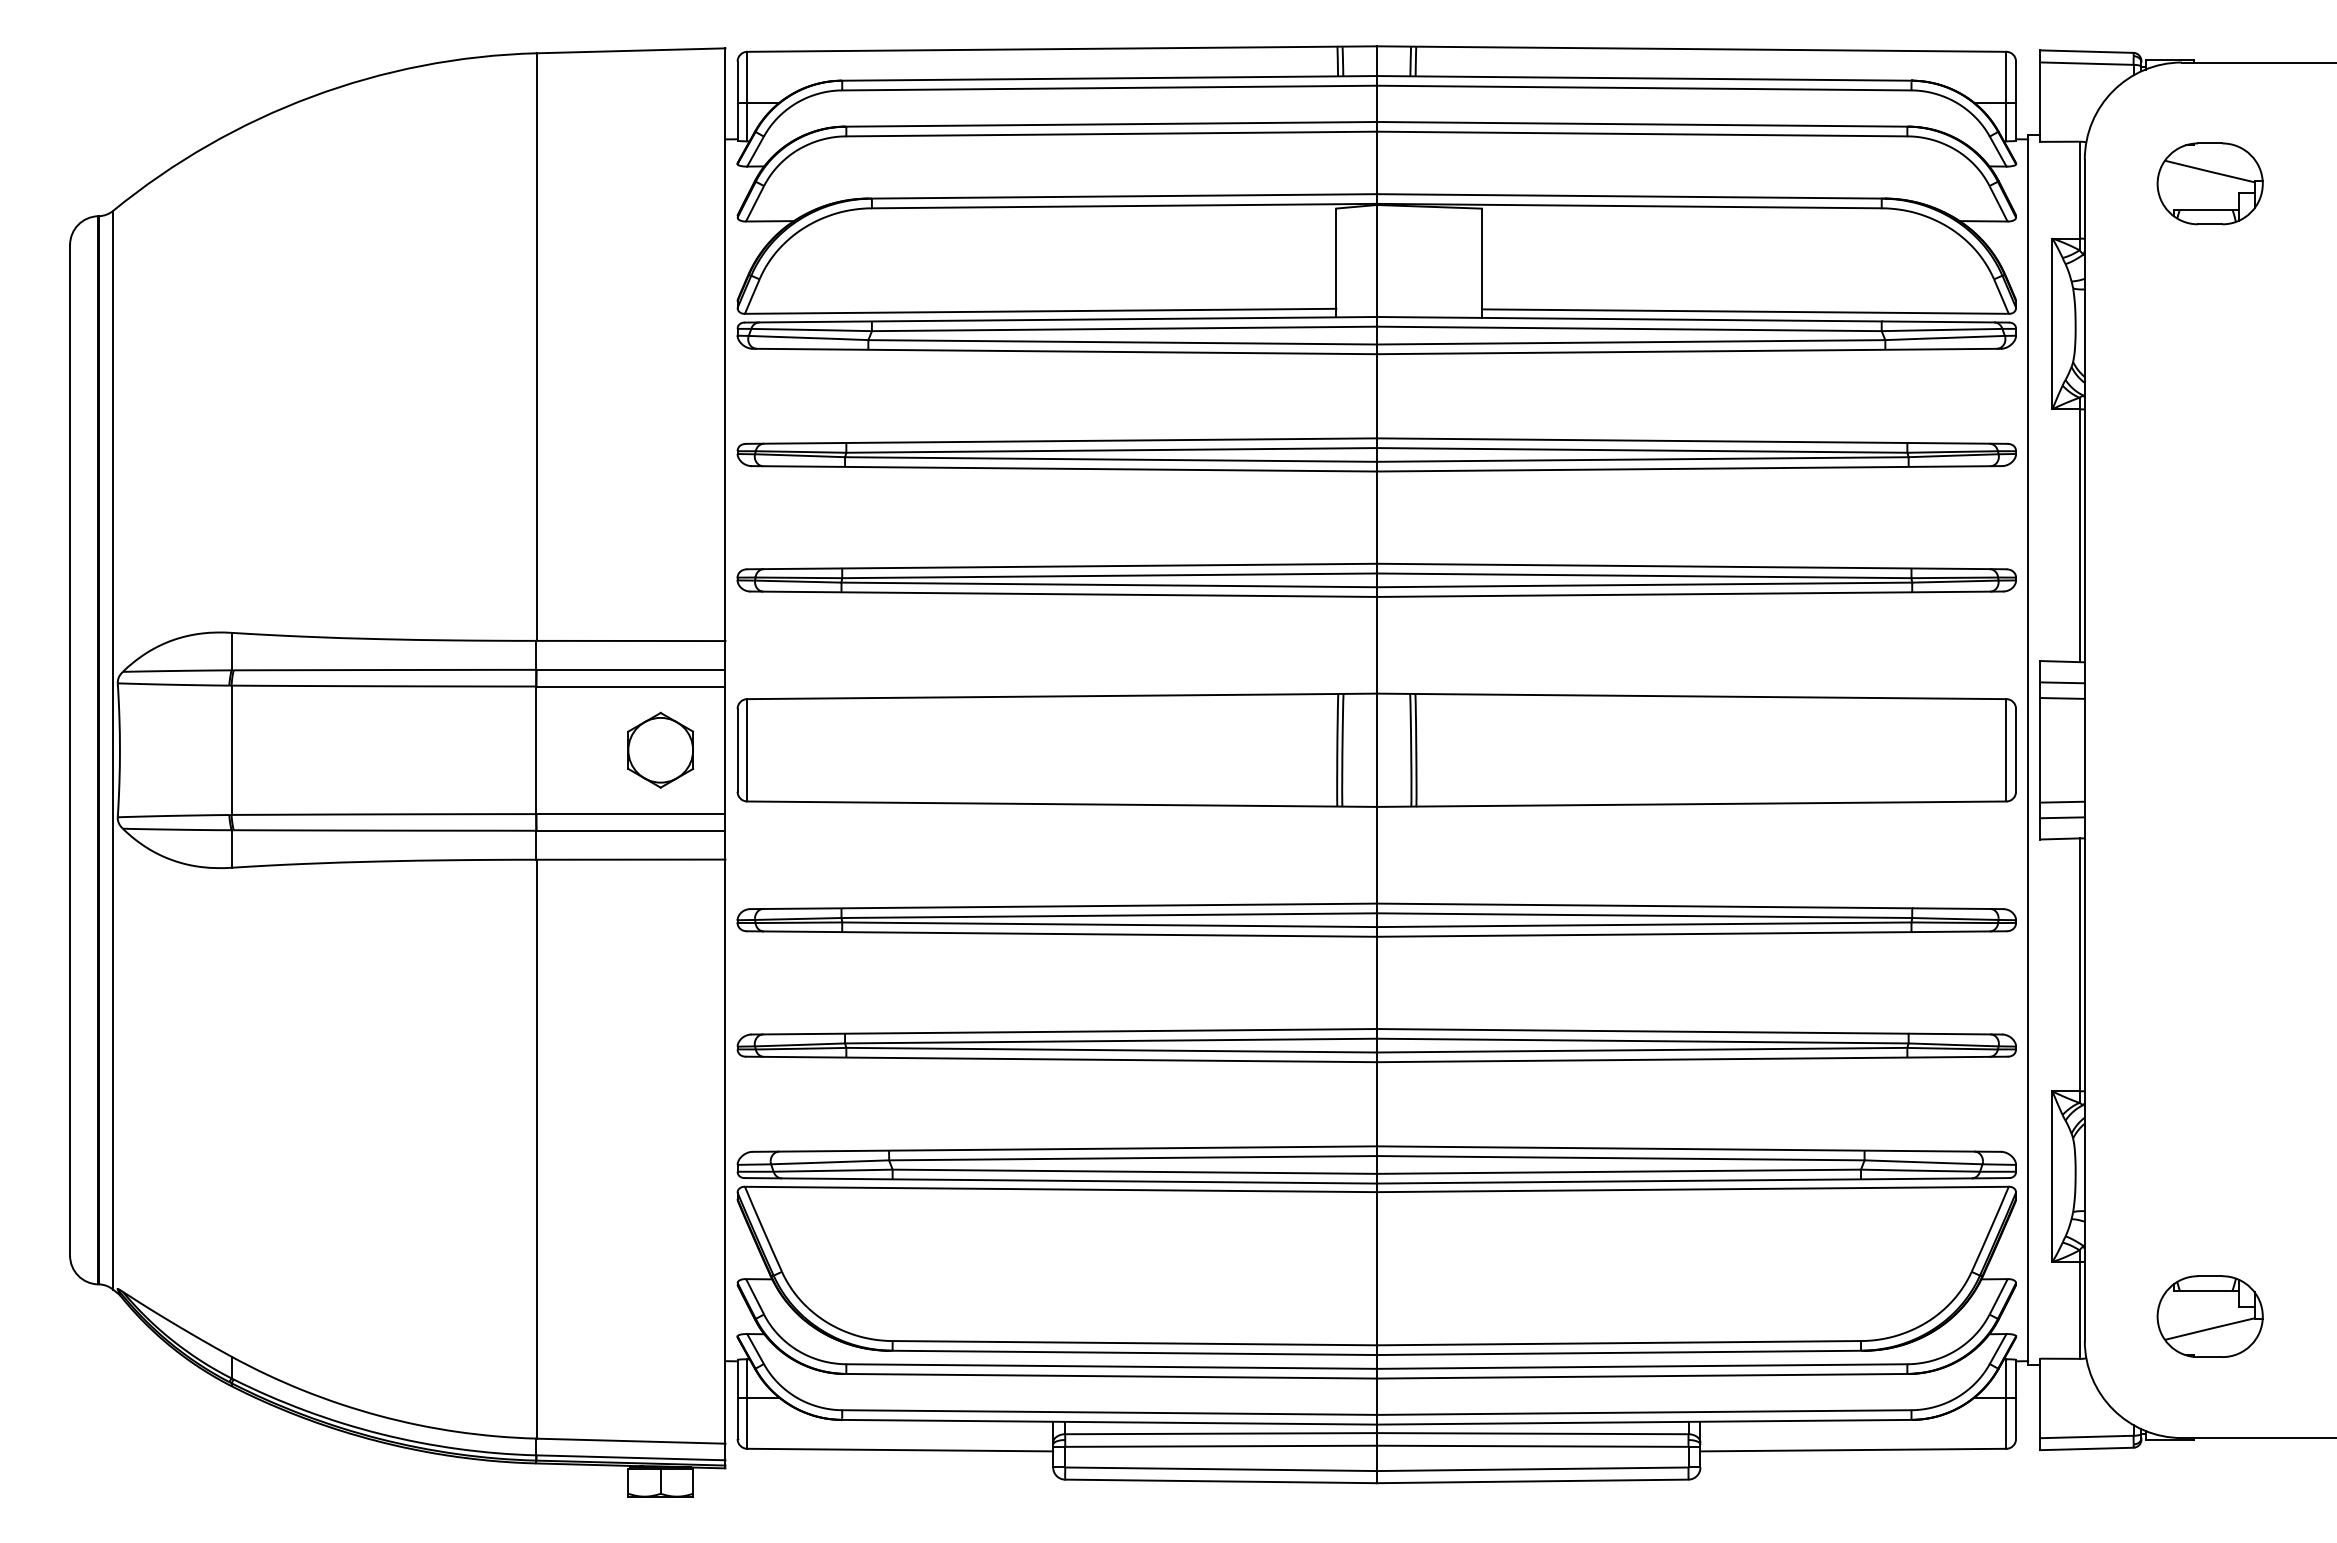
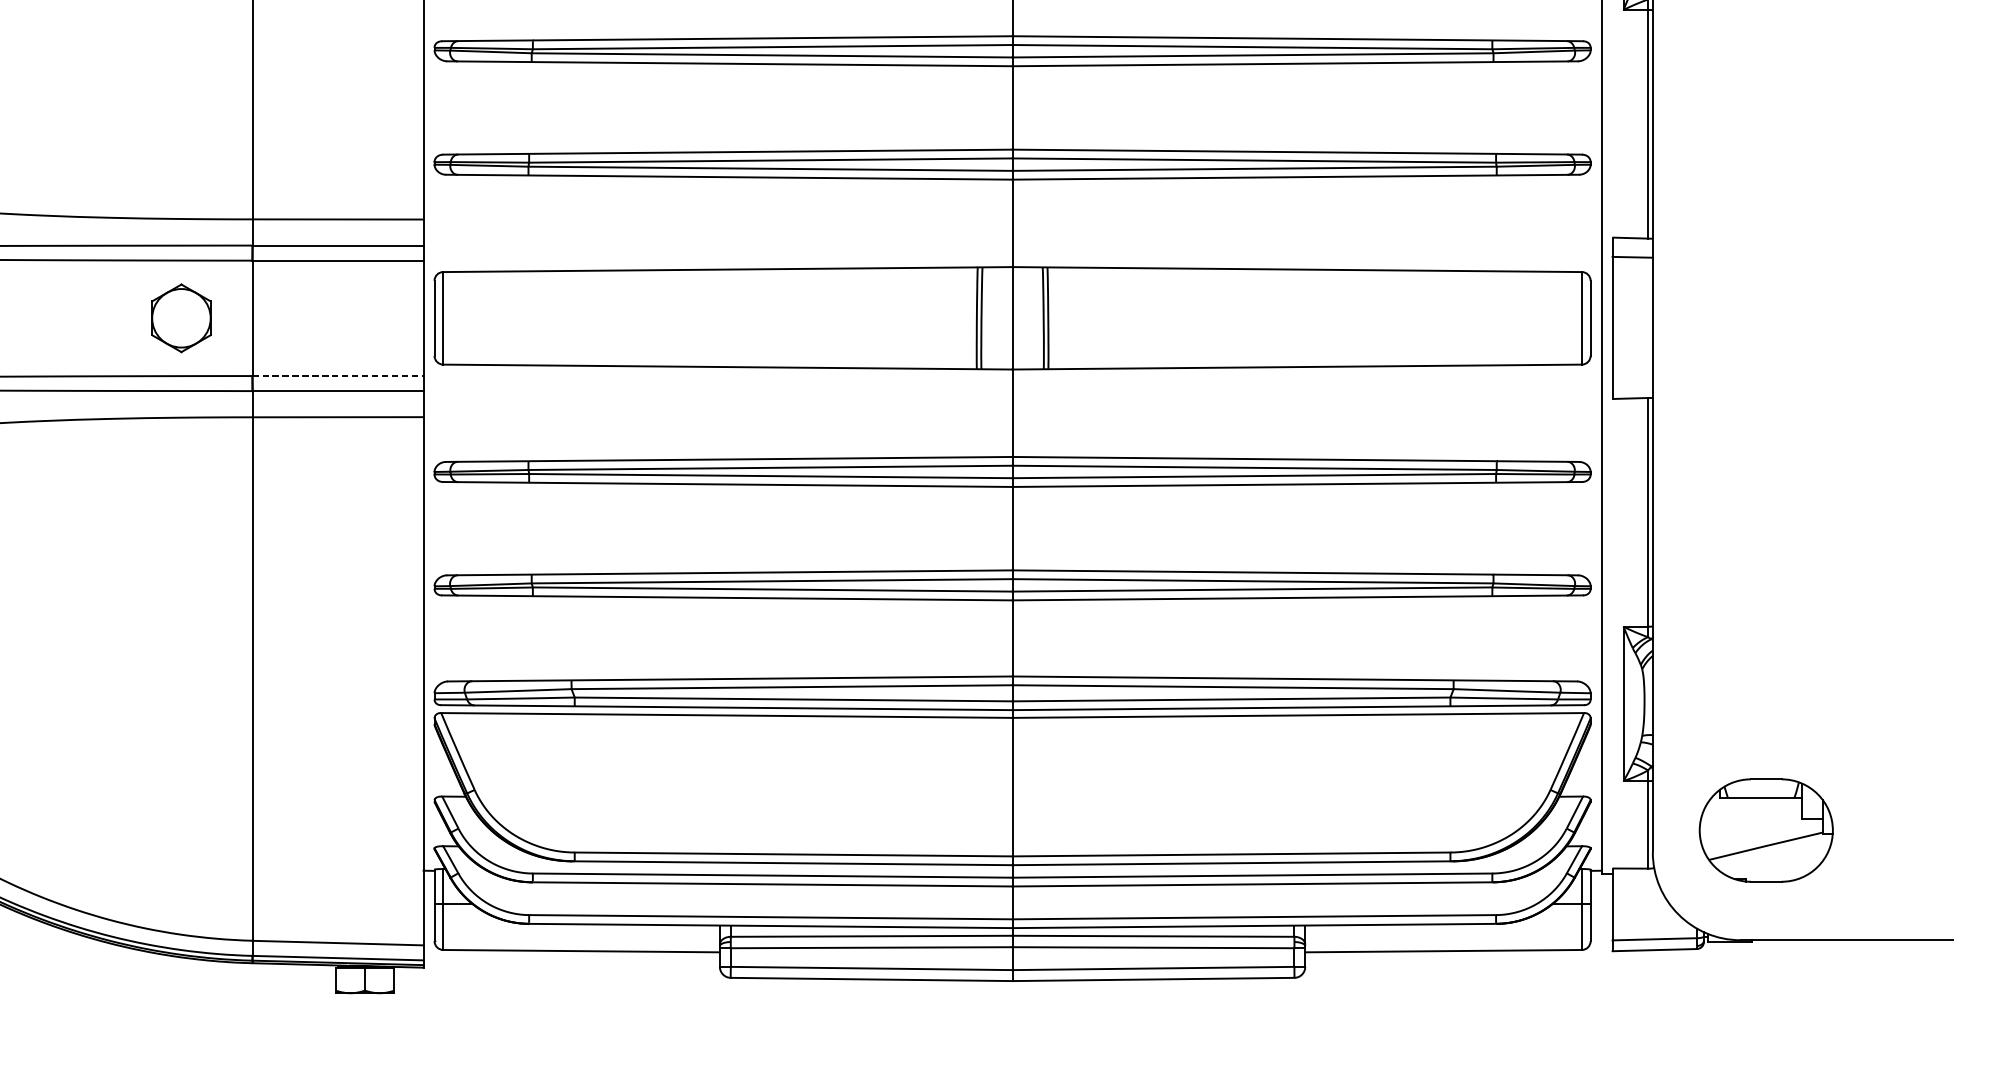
line: (2062, 698) -> (1632, 271), removed
part: (660, 749) -> (181, 317), moved
line: (2062, 801) -> (1632, 364), removed
line: (630, 814) -> (337, 376), solid -> dashed
line: (2062, 817) -> (1632, 379), removed
part: (2209, 1316) -> (1765, 830), size x1.4

